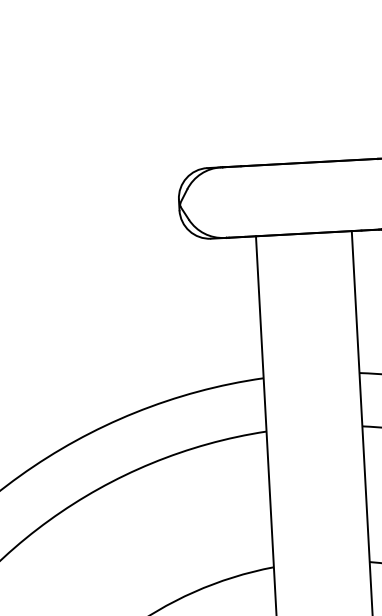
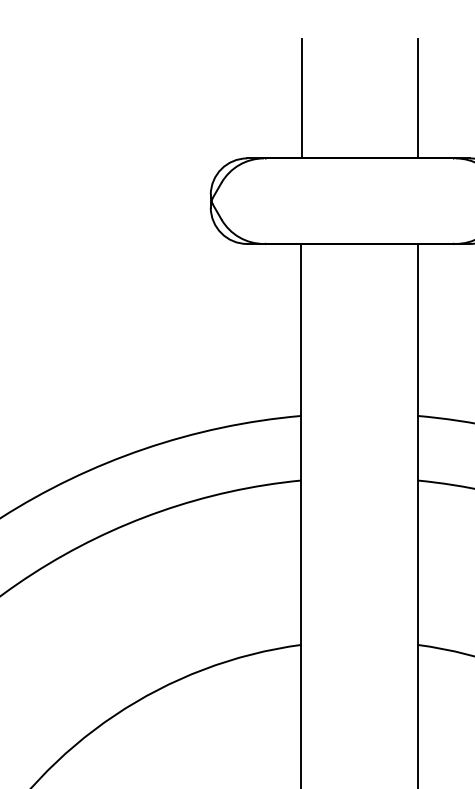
line: (345, 111) -> (417, 98), added
line: (249, 116) -> (301, 98), added

